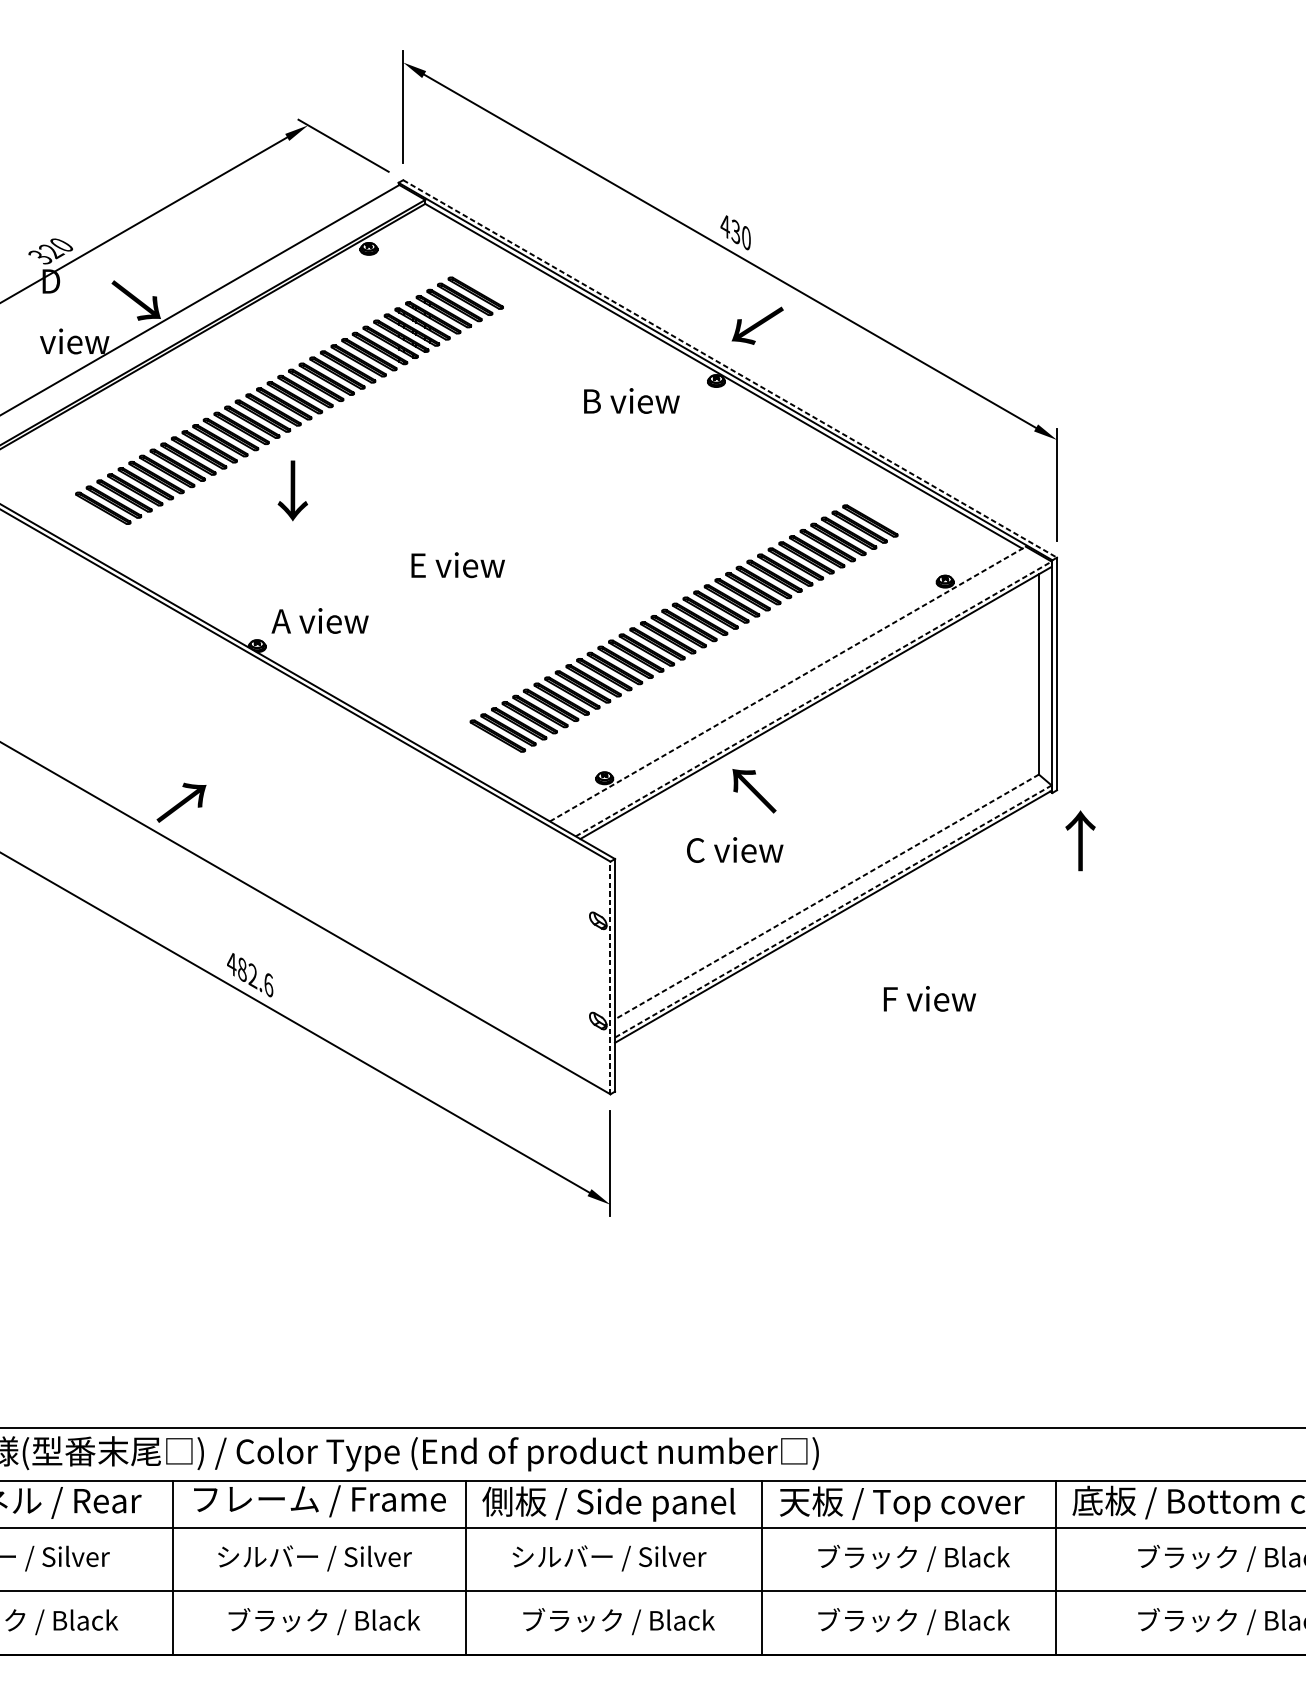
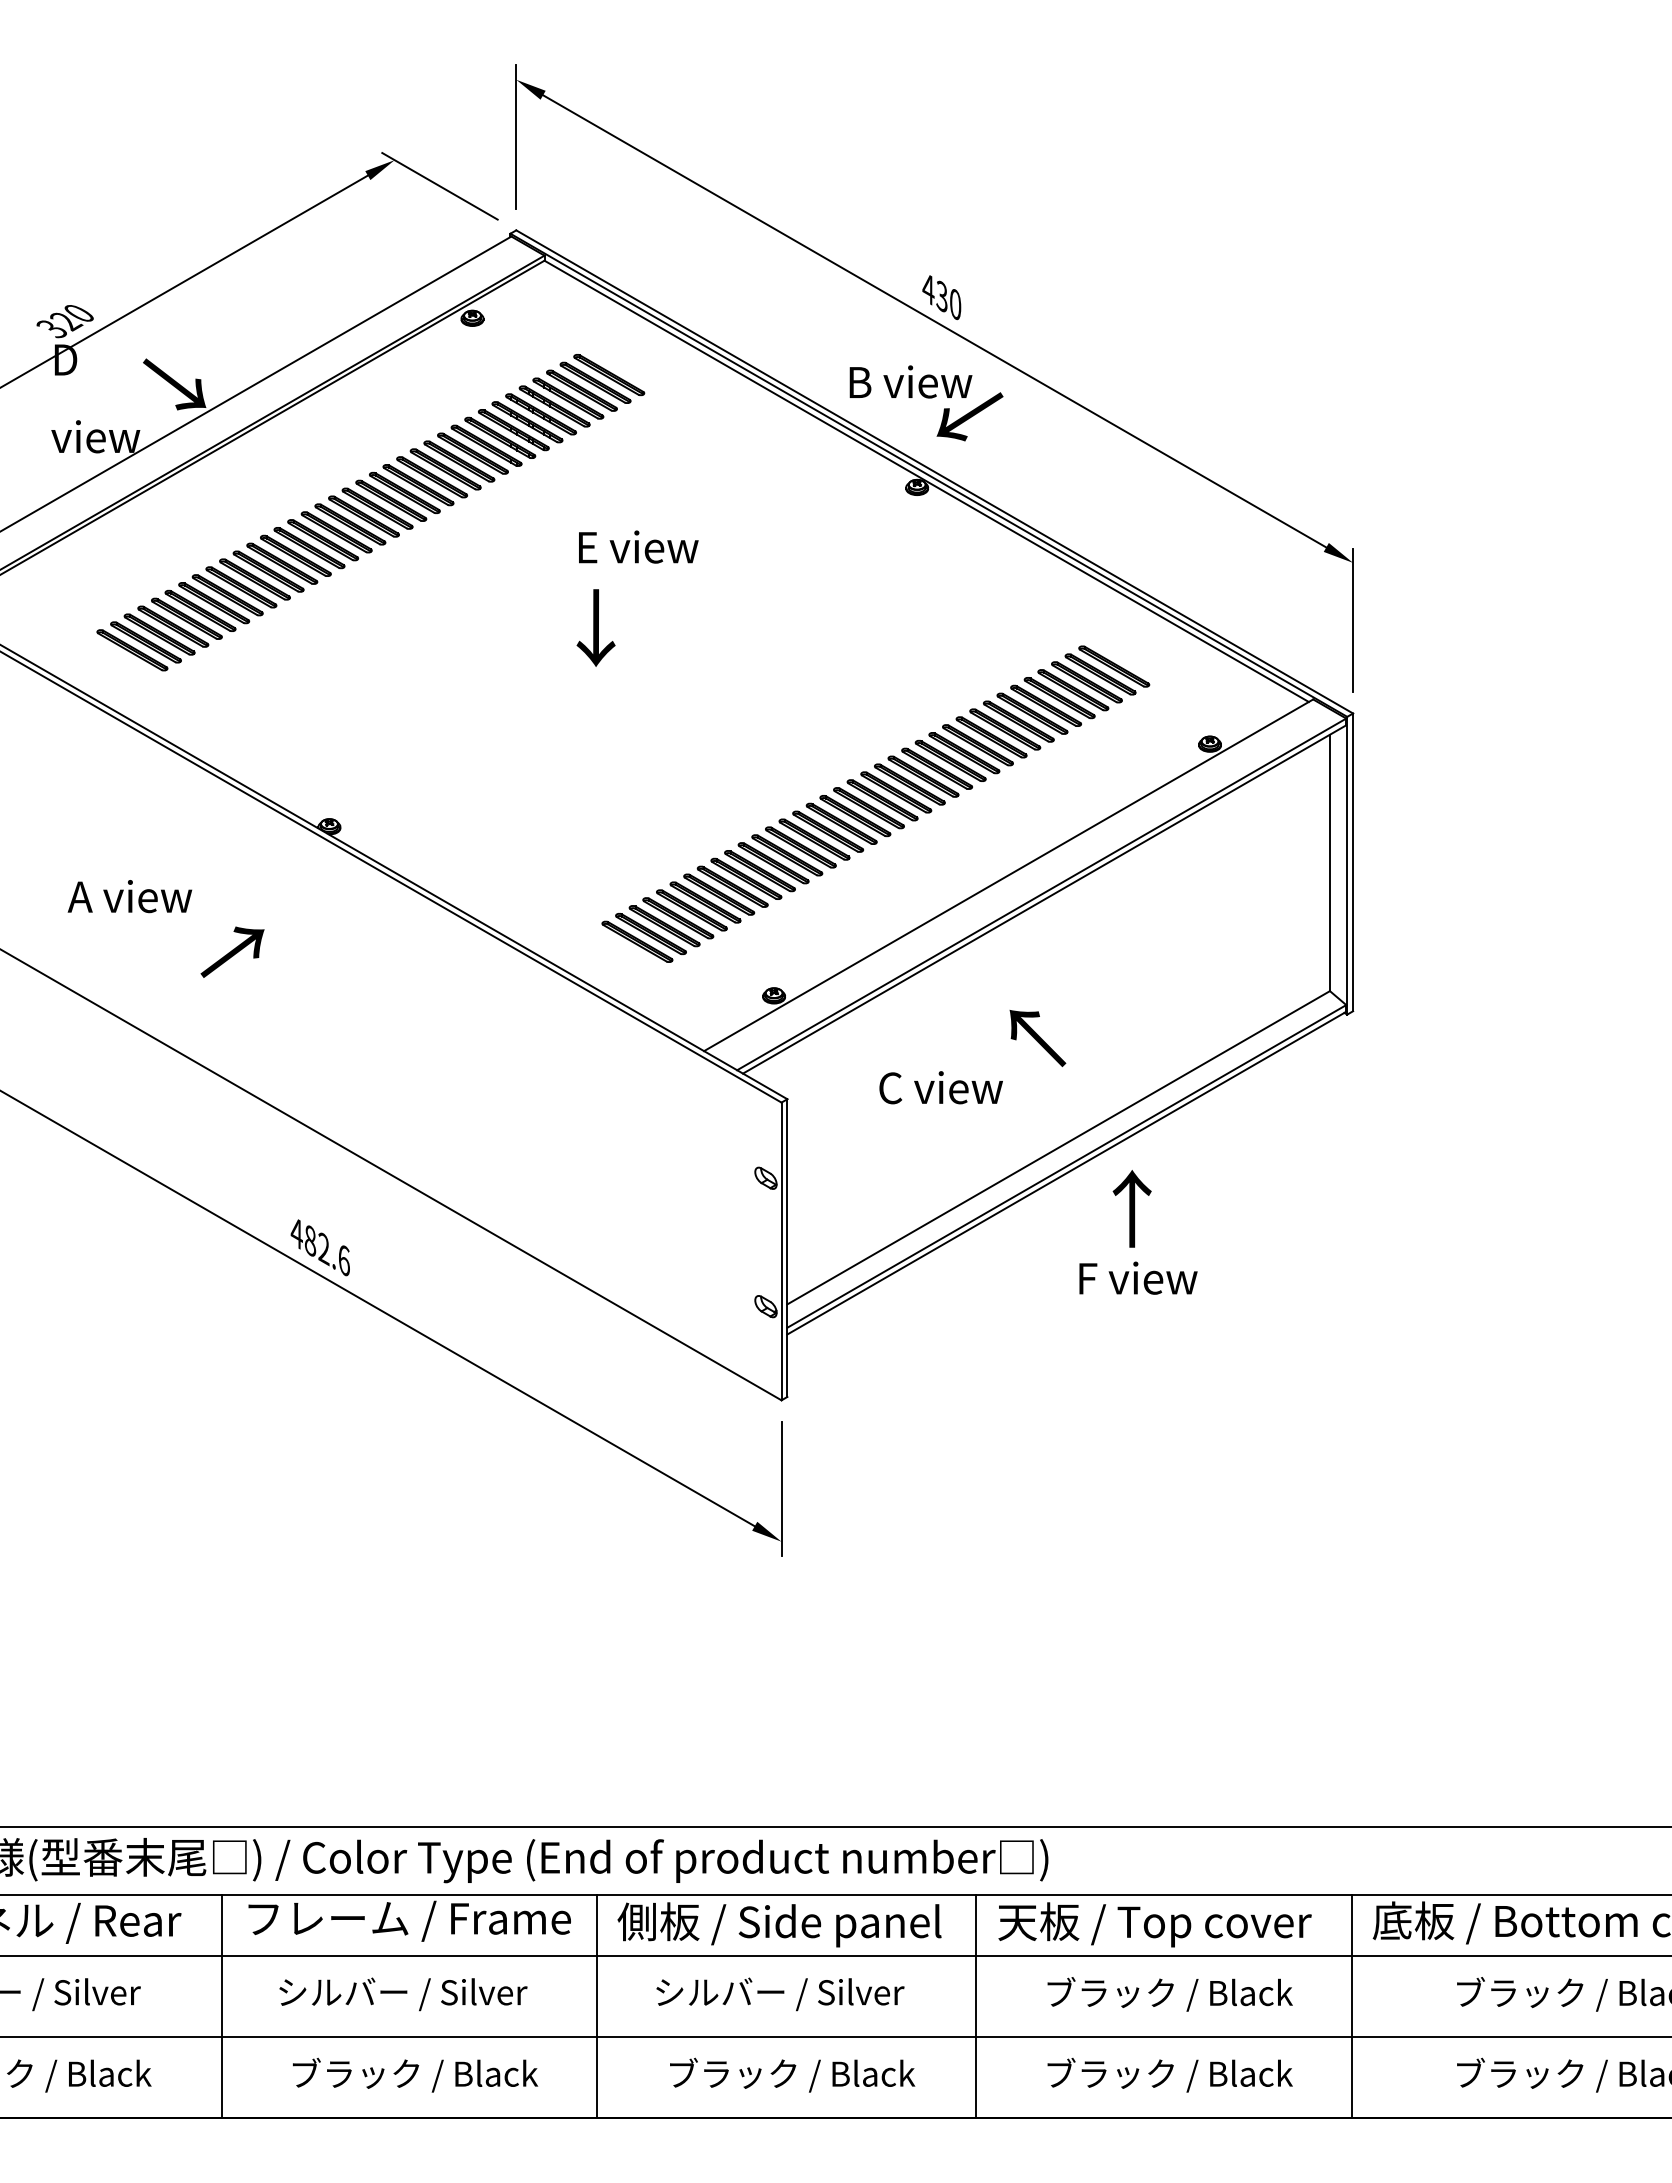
line: (730, 369) -> (935, 472), dashed -> solid
text: (631, 400) -> (910, 381), moved
text: (292, 490) -> (595, 627), moved
text: (458, 564) -> (638, 546), moved
text: (319, 620) -> (129, 896), moved
line: (787, 684) -> (1008, 875), dashed -> solid
line: (813, 699) -> (1041, 894), dashed -> solid
text: (754, 791) -> (1037, 1038), moved
text: (181, 802) -> (232, 951), moved
text: (1079, 840) -> (1131, 1208), moved
line: (826, 897) -> (1058, 1148), dashed -> solid
line: (833, 911) -> (1066, 1166), dashed -> solid
line: (610, 978) -> (781, 1251), dashed -> solid
text: (929, 998) -> (1138, 1277), moved

